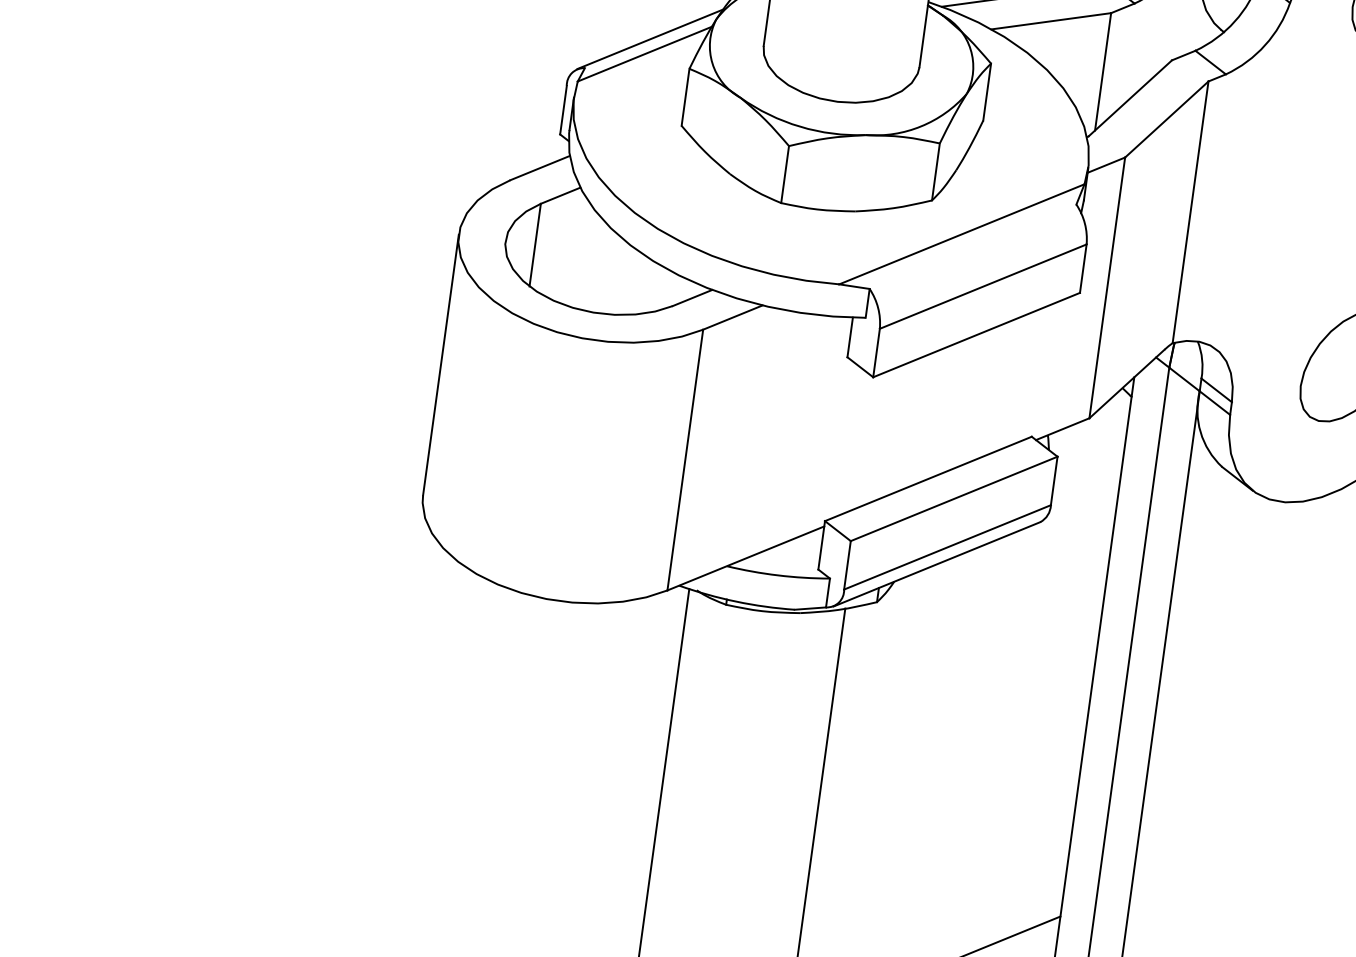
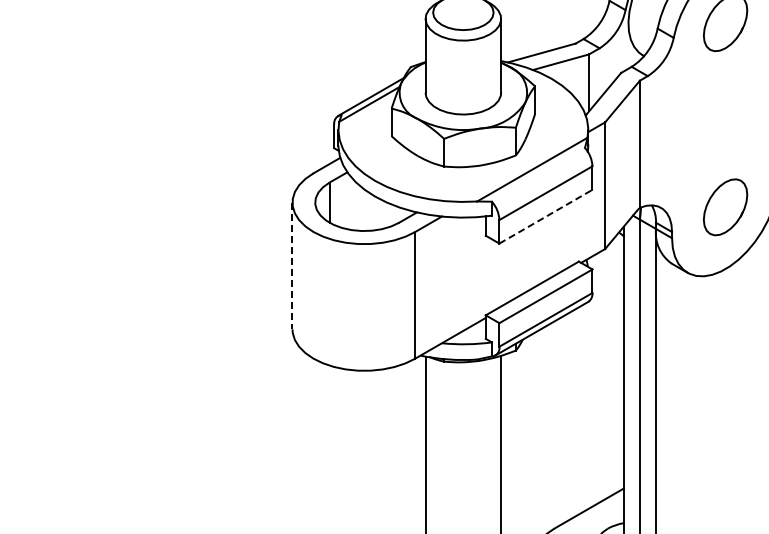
line: (975, 334) -> (545, 216), solid -> dashed
line: (440, 366) -> (292, 266), solid -> dashed

